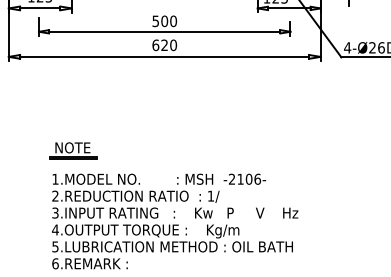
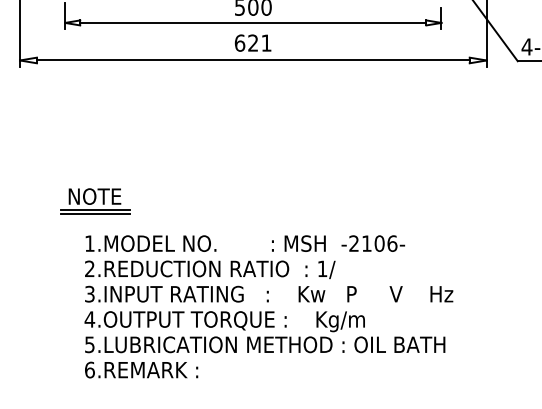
text: (173, 45) -> (266, 43), 620 -> 621
part: (73, 150) -> (95, 200), moved

